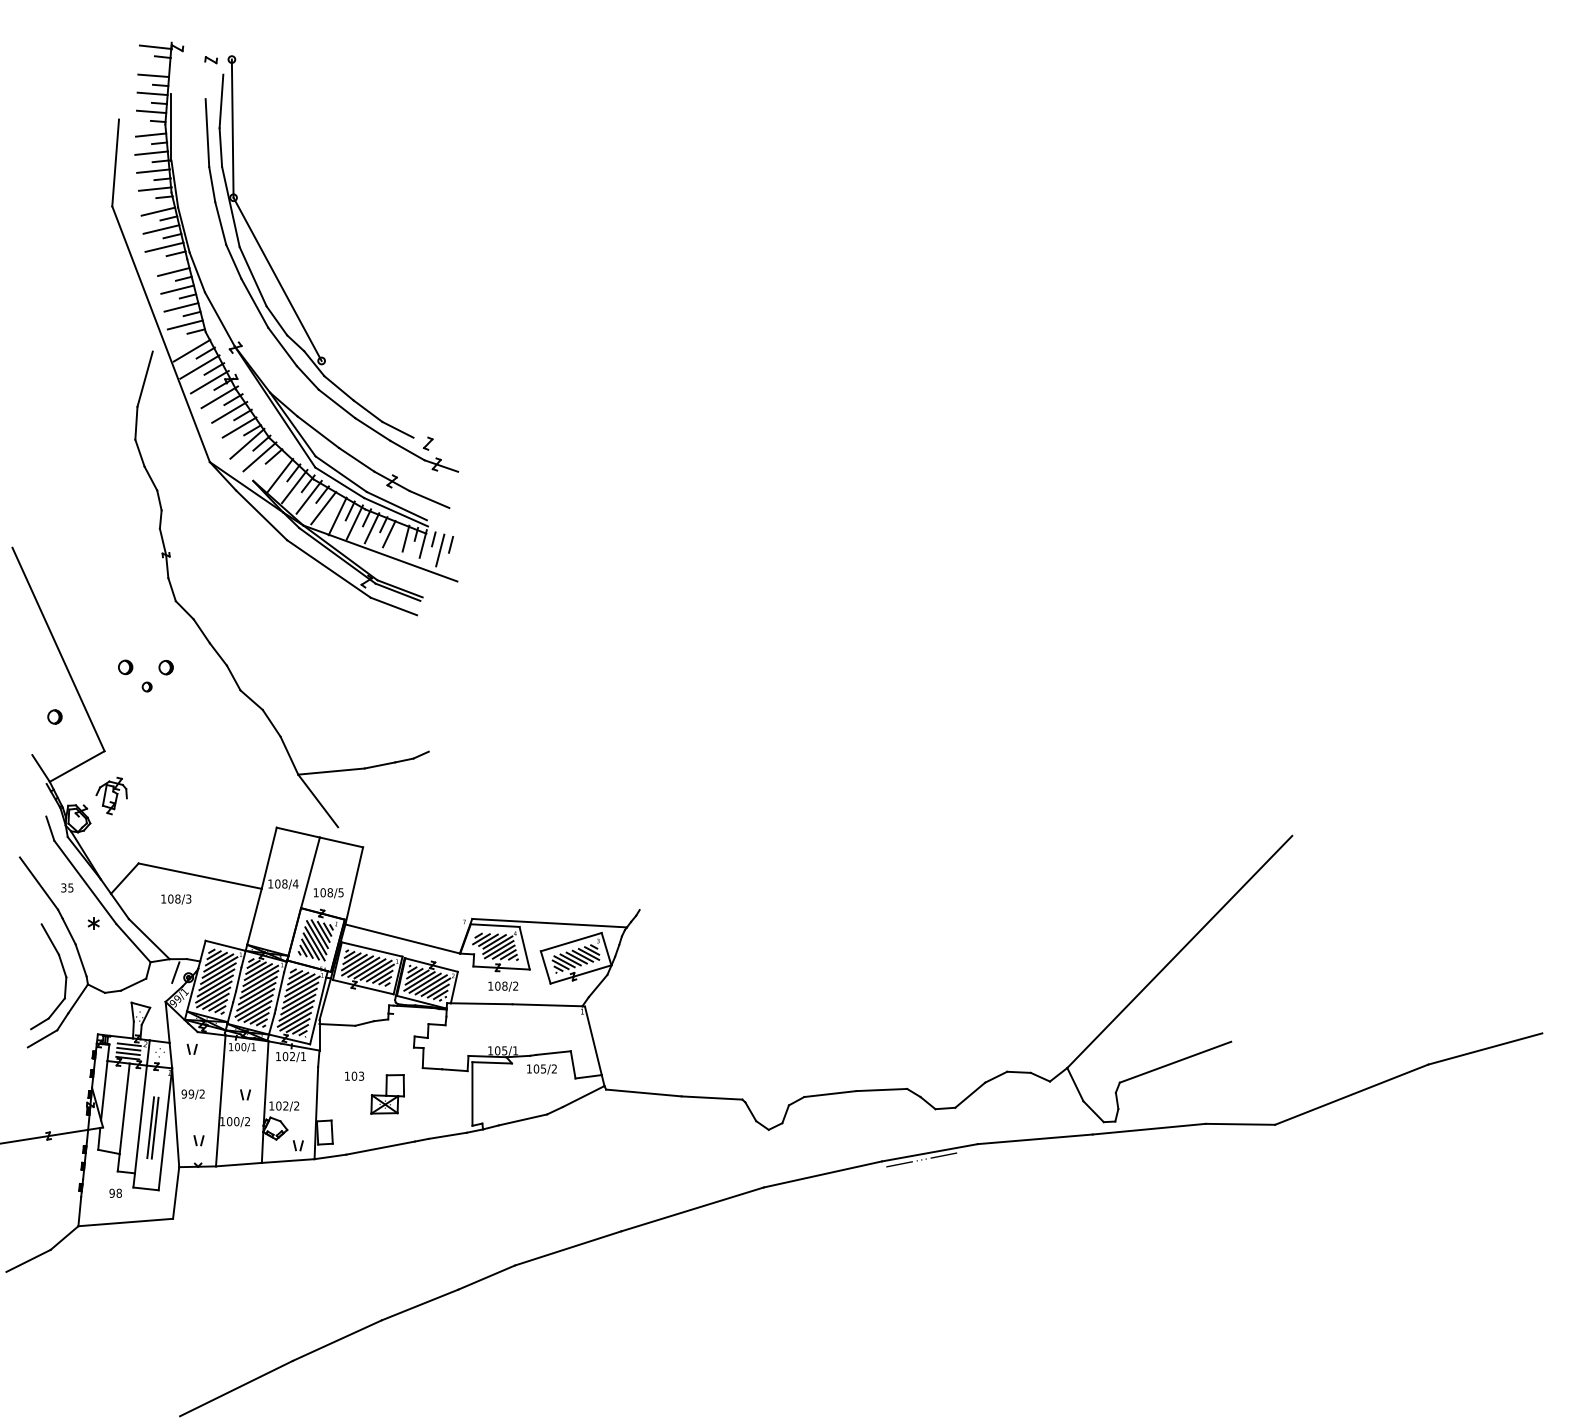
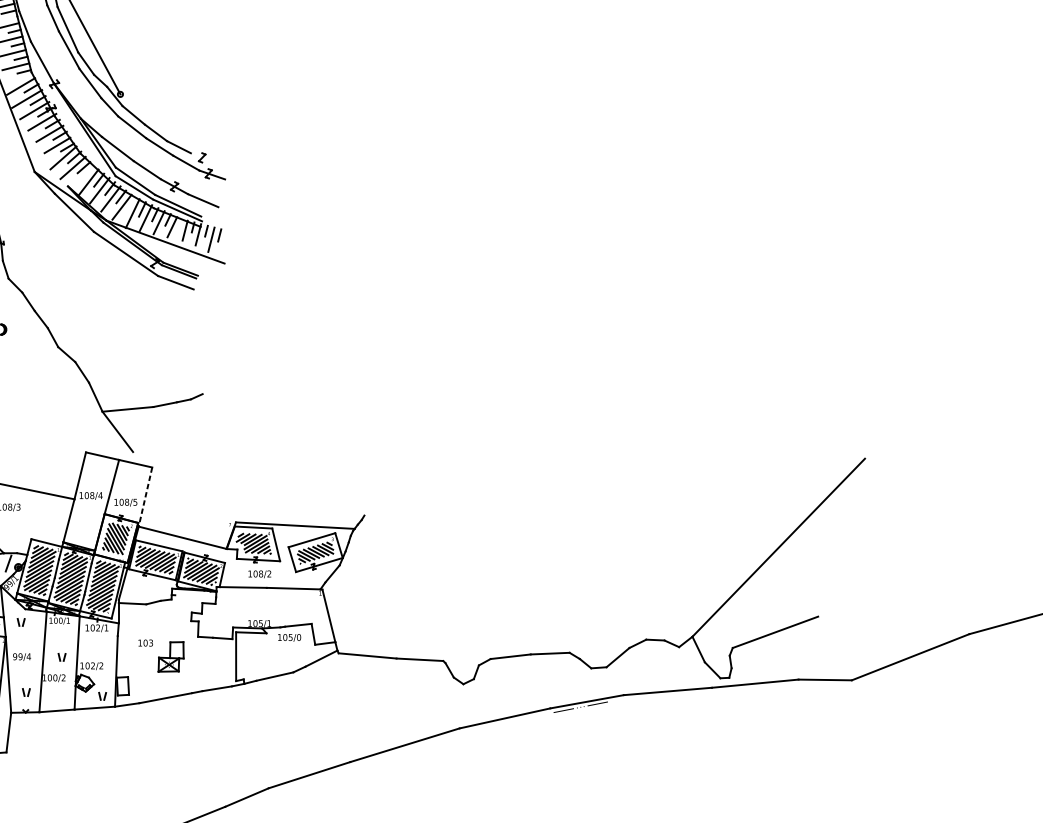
line: (354, 885) -> (145, 496), solid -> dashed
text: (554, 1068) -> (299, 637), 105/2 -> 105/0
text: (202, 1093) -> (29, 656), 99/2 -> 99/4

